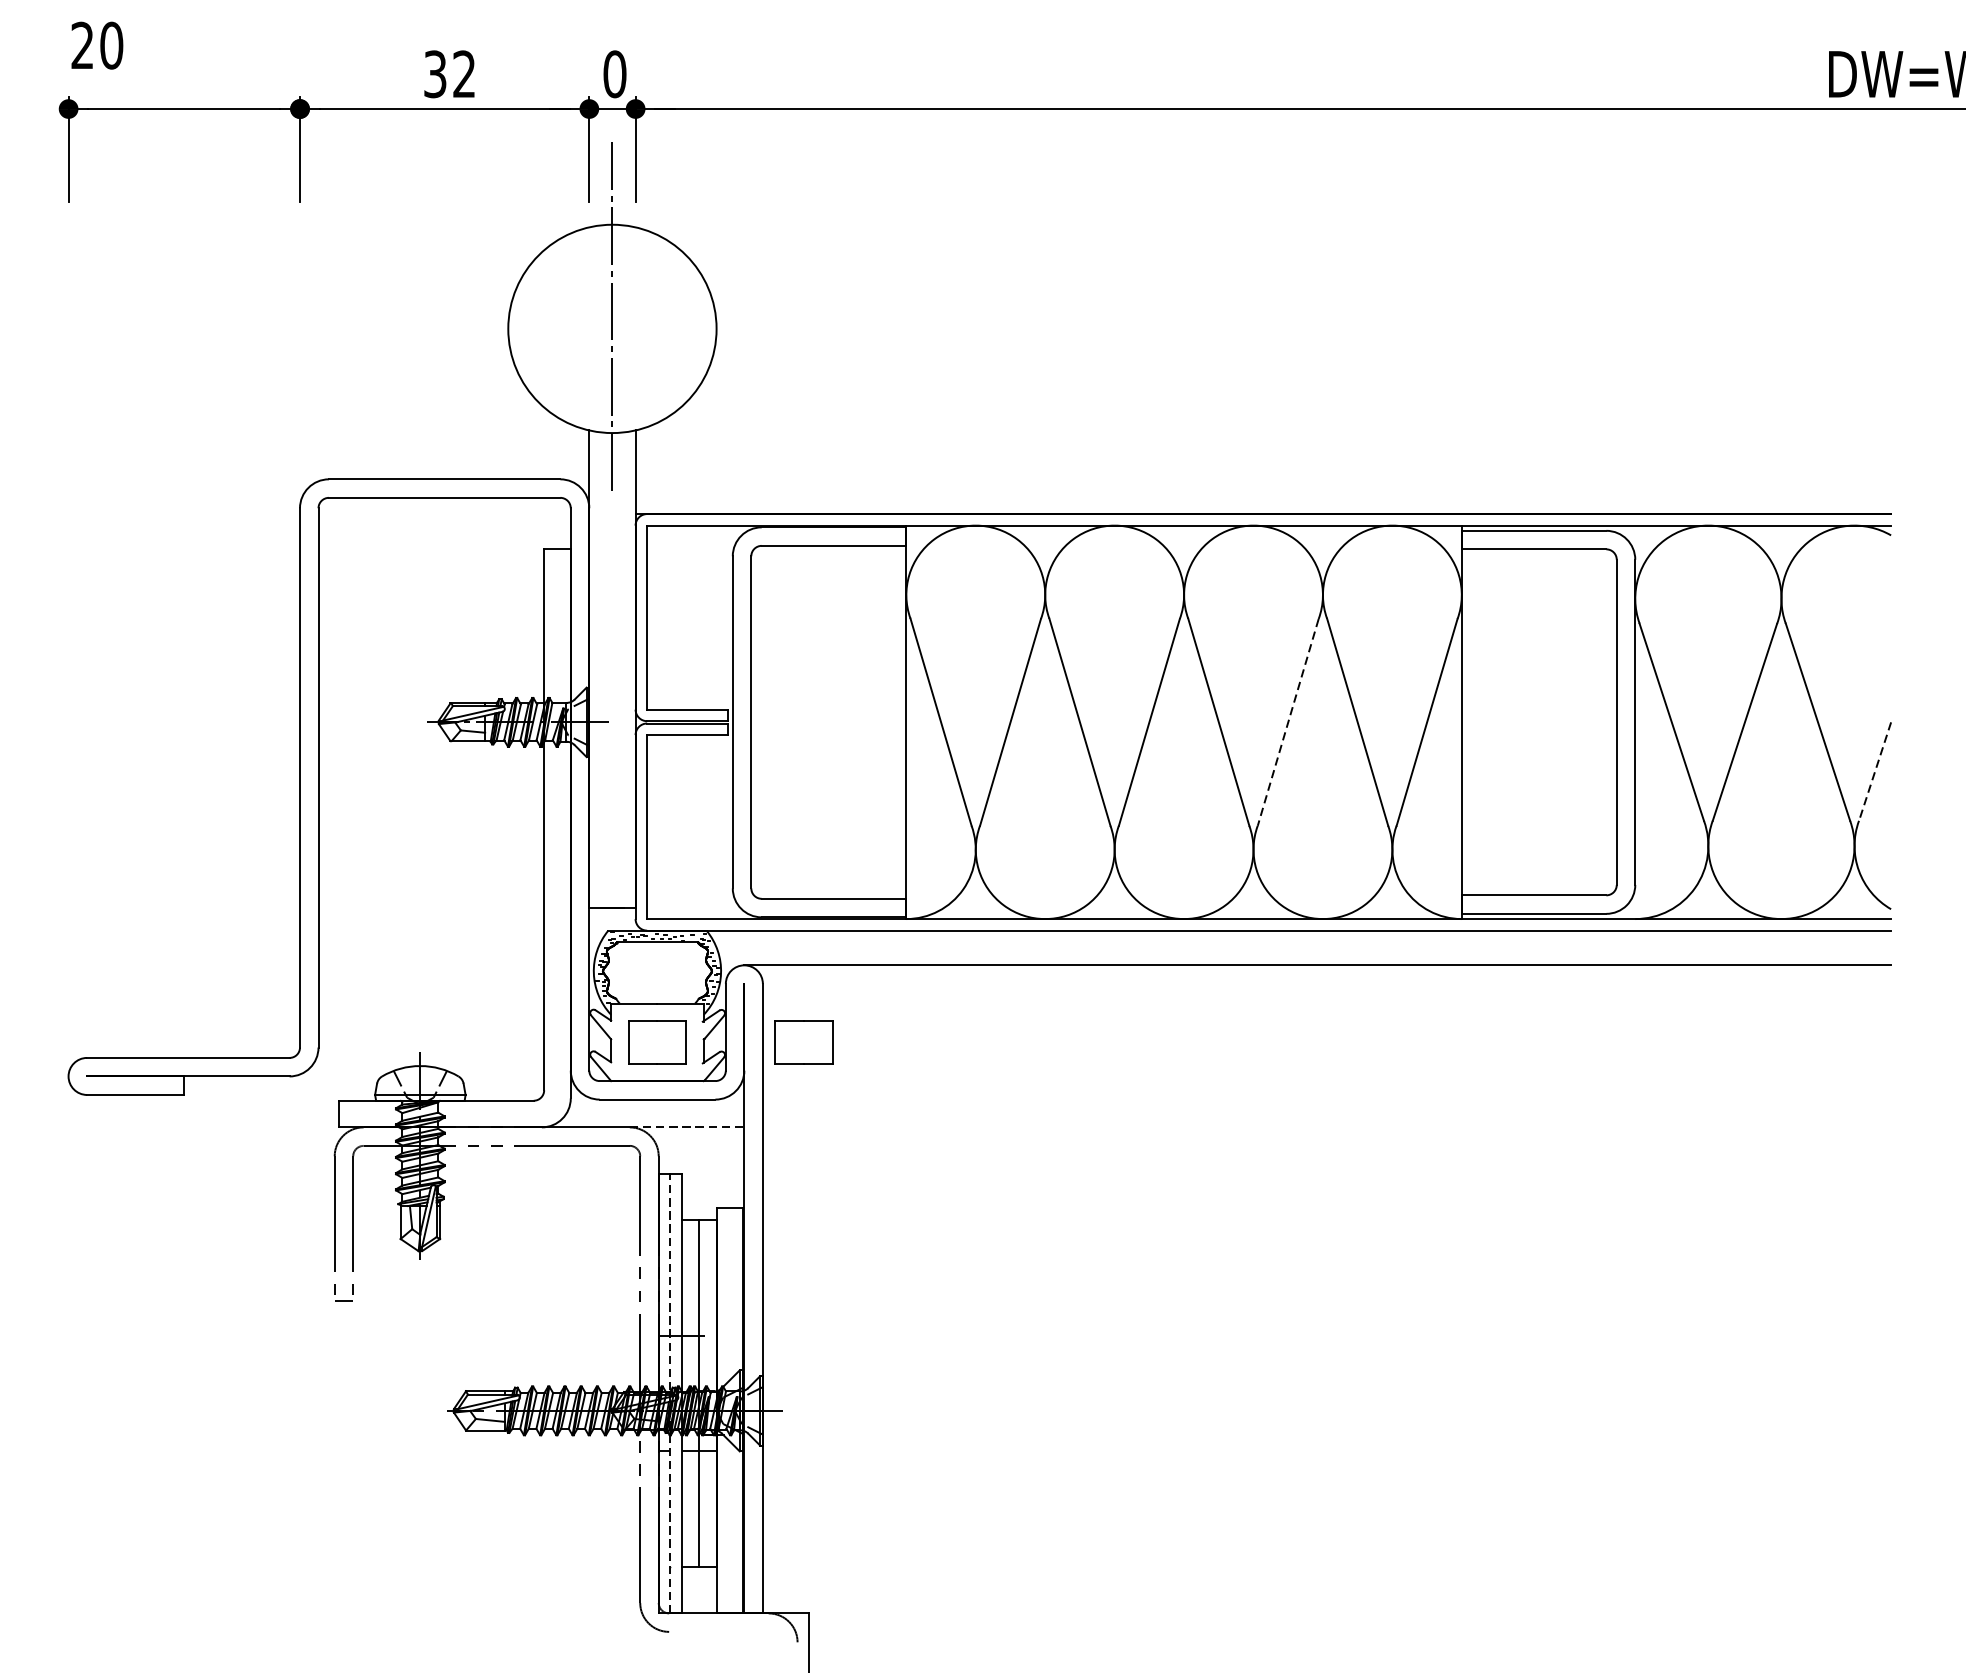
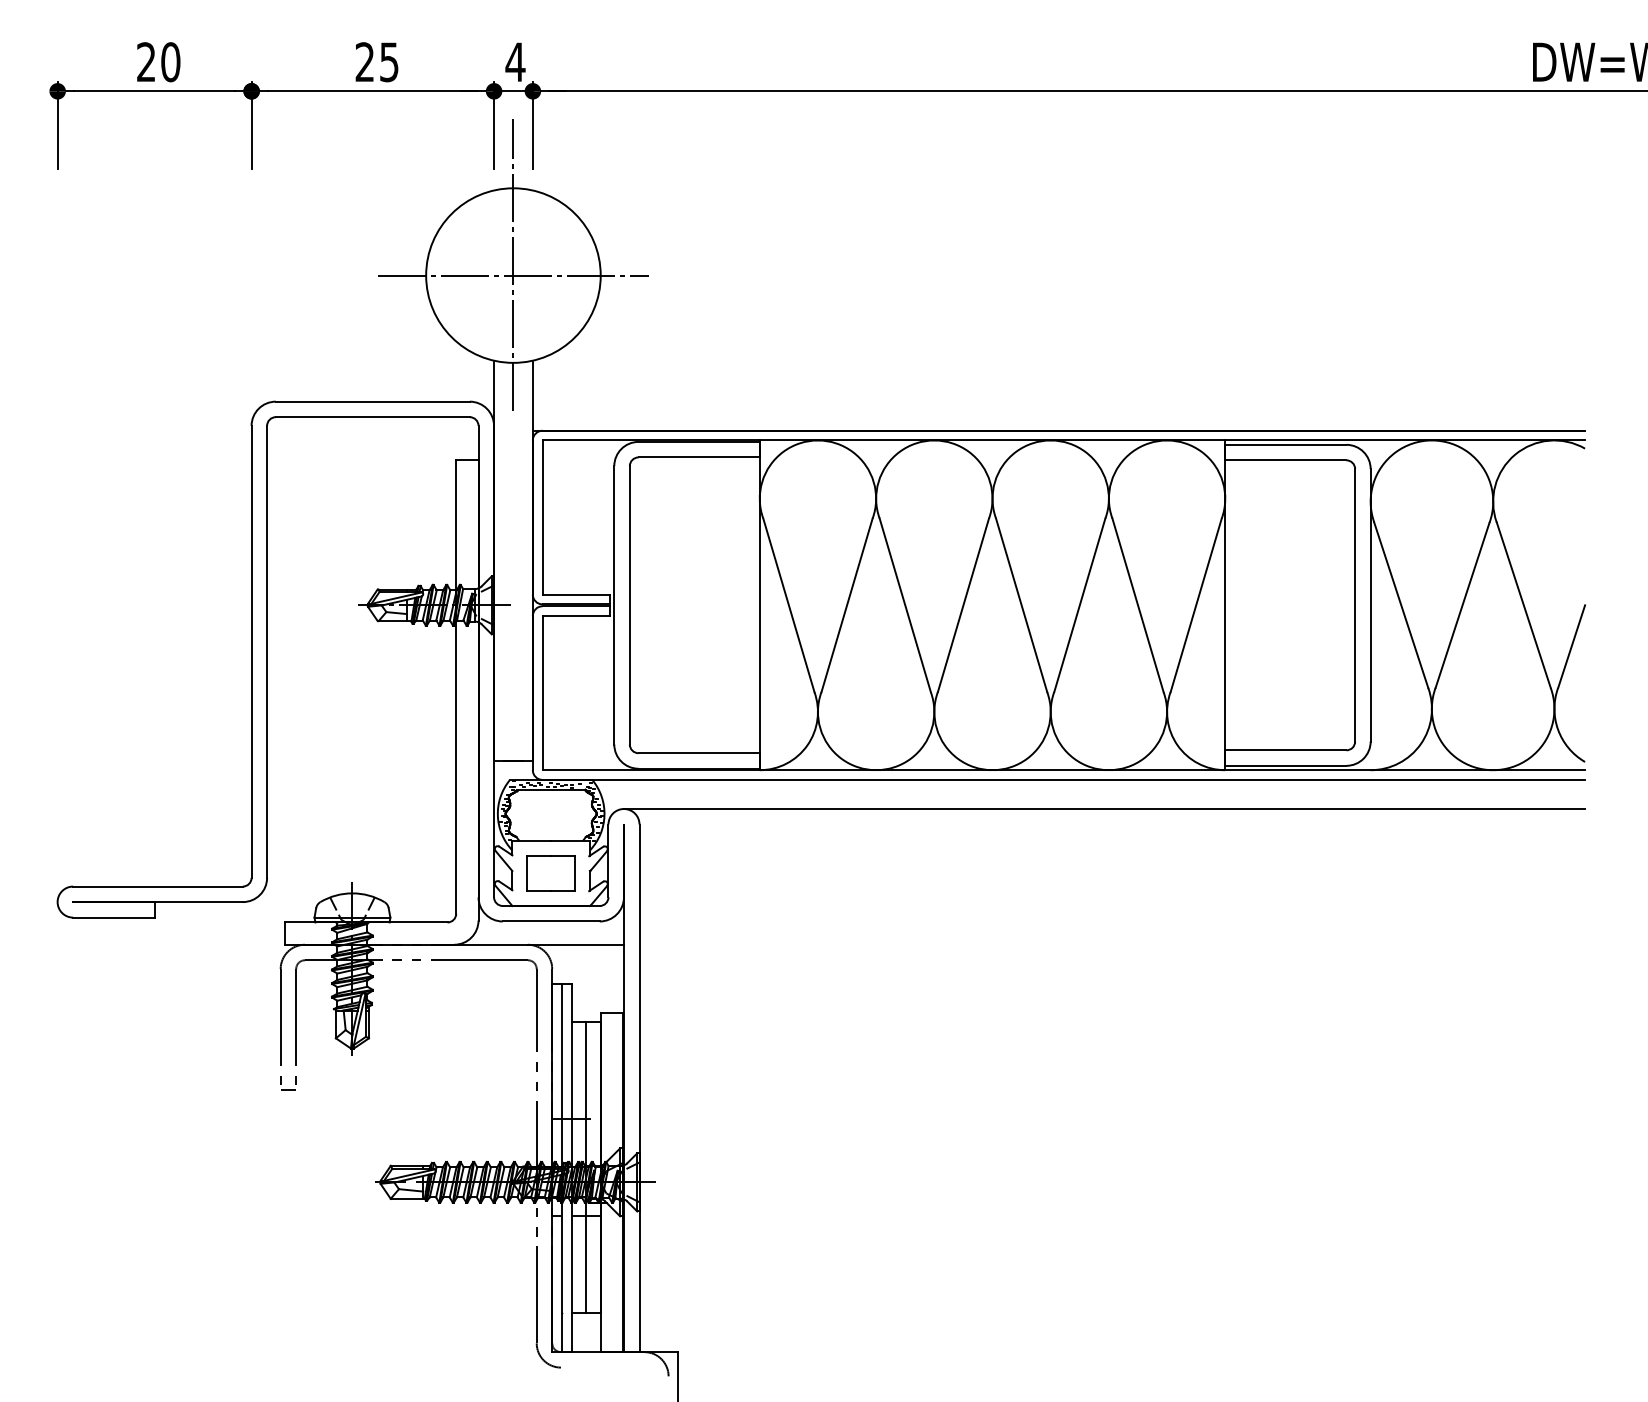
text: (97, 46) -> (158, 62), moved
text: (449, 74) -> (376, 62), 32 -> 25
text: (614, 74) -> (515, 62), 0 -> 4
line: (612, 328) -> (513, 275), added
line: (1287, 722) -> (1079, 605), dashed -> solid
line: (1874, 772) -> (1571, 647), dashed -> solid
part: (803, 1042) -> (673, 873), removed
line: (687, 1127) -> (576, 944), dashed -> solid
line: (669, 1393) -> (561, 1167), dashed -> solid

